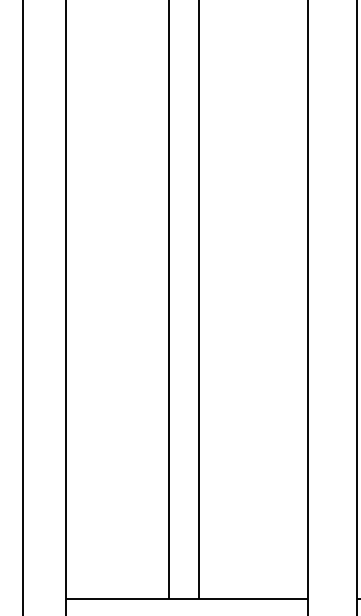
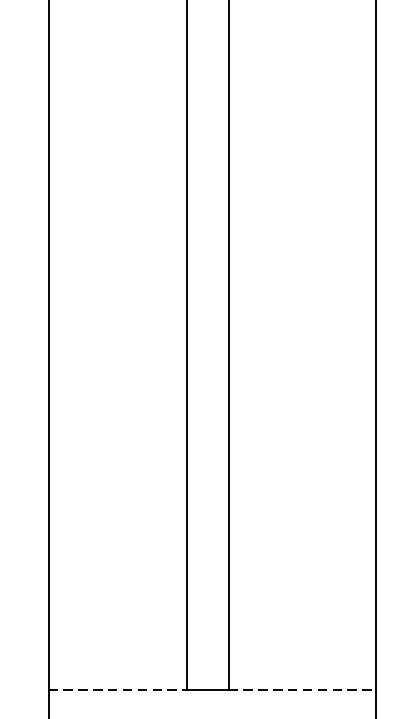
line: (117, 598) -> (118, 690), solid -> dashed
line: (253, 598) -> (302, 690), solid -> dashed

